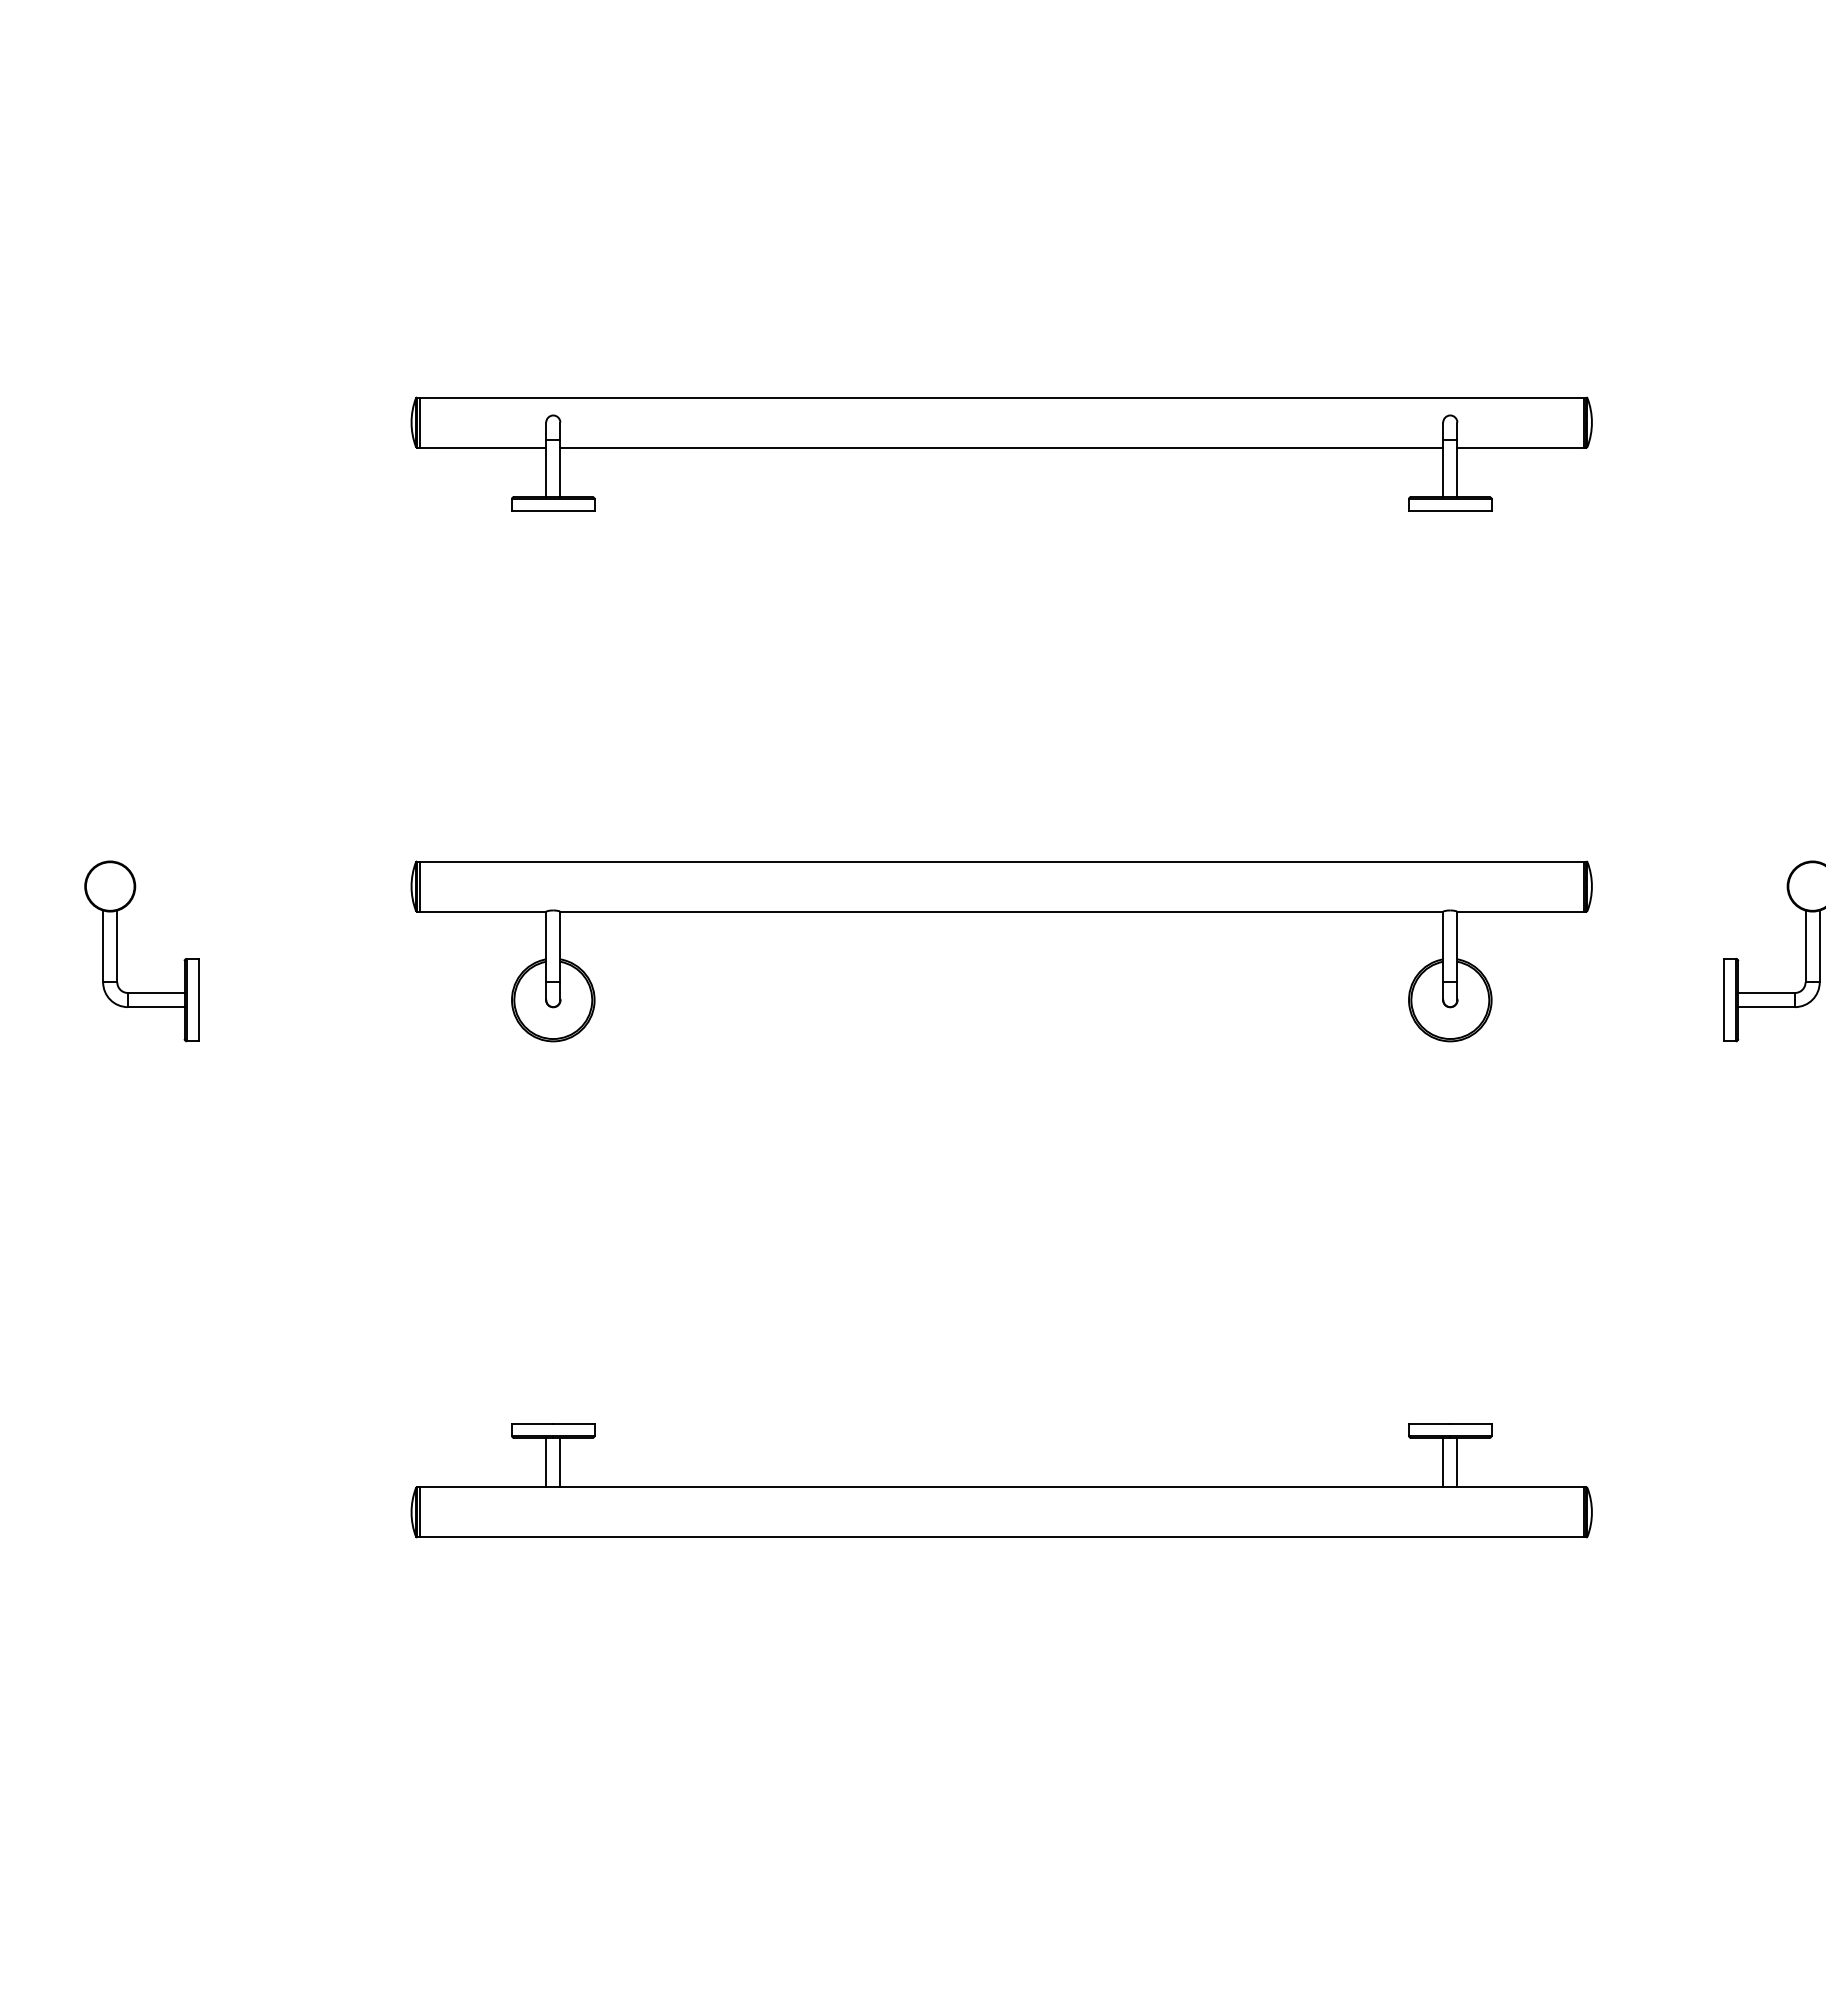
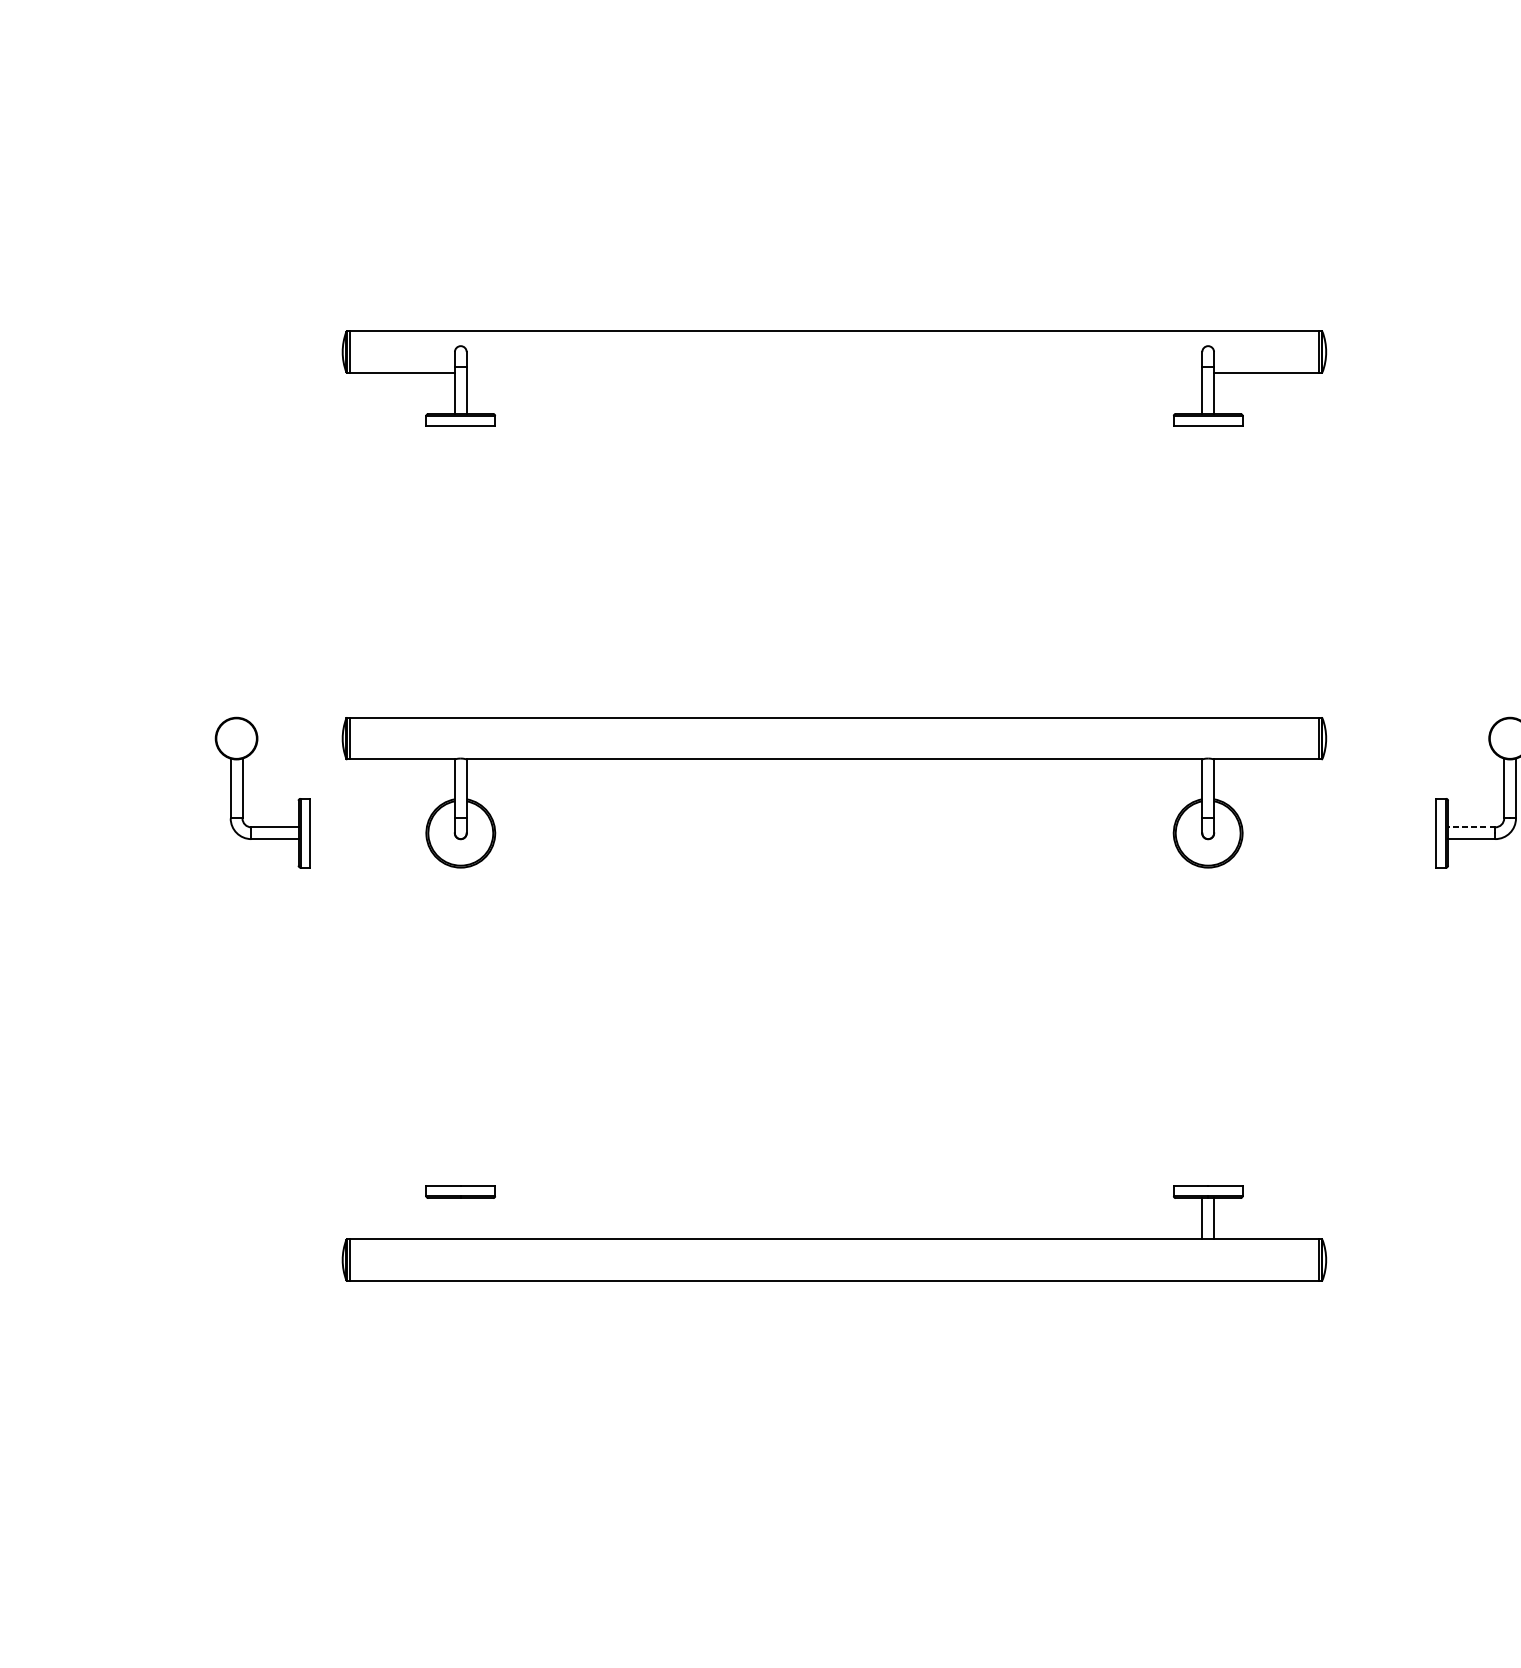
line: (1001, 447) -> (834, 372), removed
part: (117, 951) -> (242, 792), moved
line: (1766, 992) -> (1471, 826), solid -> dashed
line: (546, 1462) -> (455, 1218), removed
line: (560, 1462) -> (466, 1218), removed

